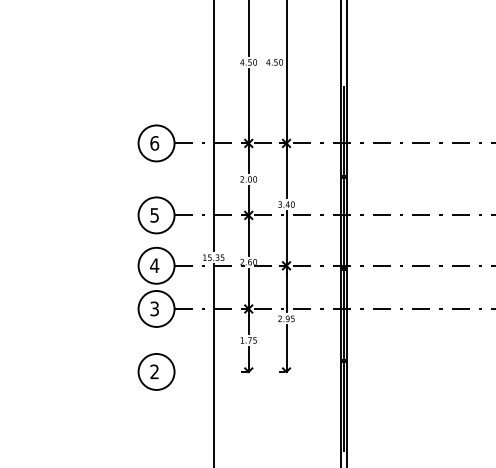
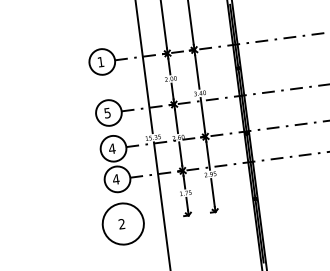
text: (154, 143) -> (100, 62), 6 -> 1
text: (154, 308) -> (116, 179), 3 -> 4
circle: (156, 371) -> (123, 223), size x1.6

